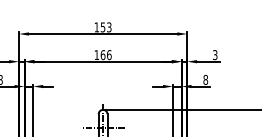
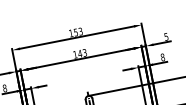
text: (215, 54) -> (166, 36), 3 -> 5
text: (105, 55) -> (82, 53), 166 -> 143

